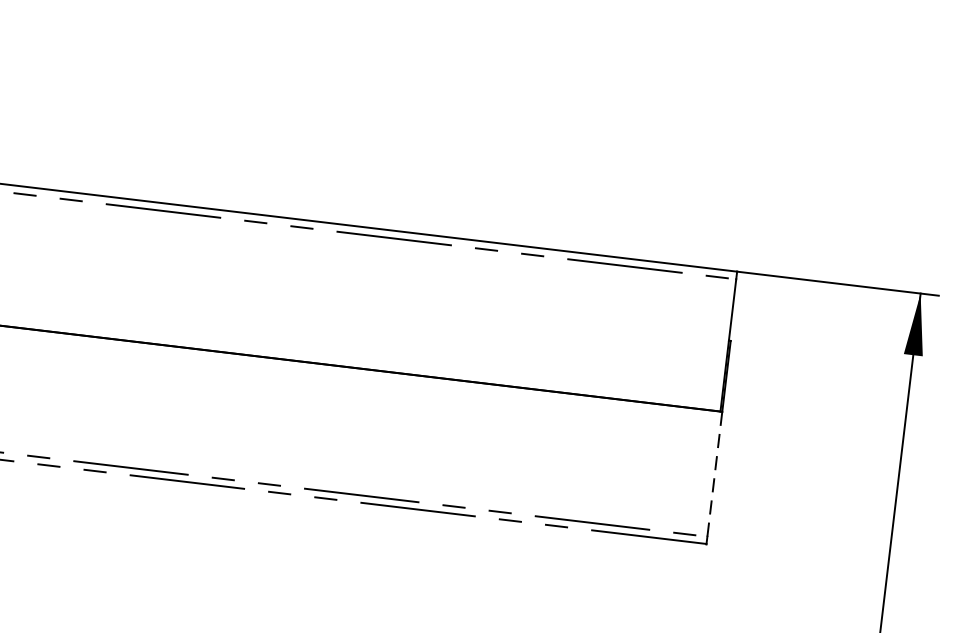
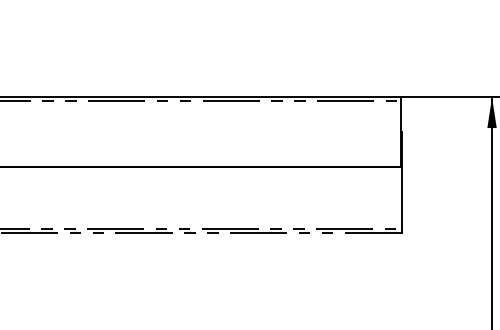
line: (713, 475) -> (401, 198), dashed -> solid

